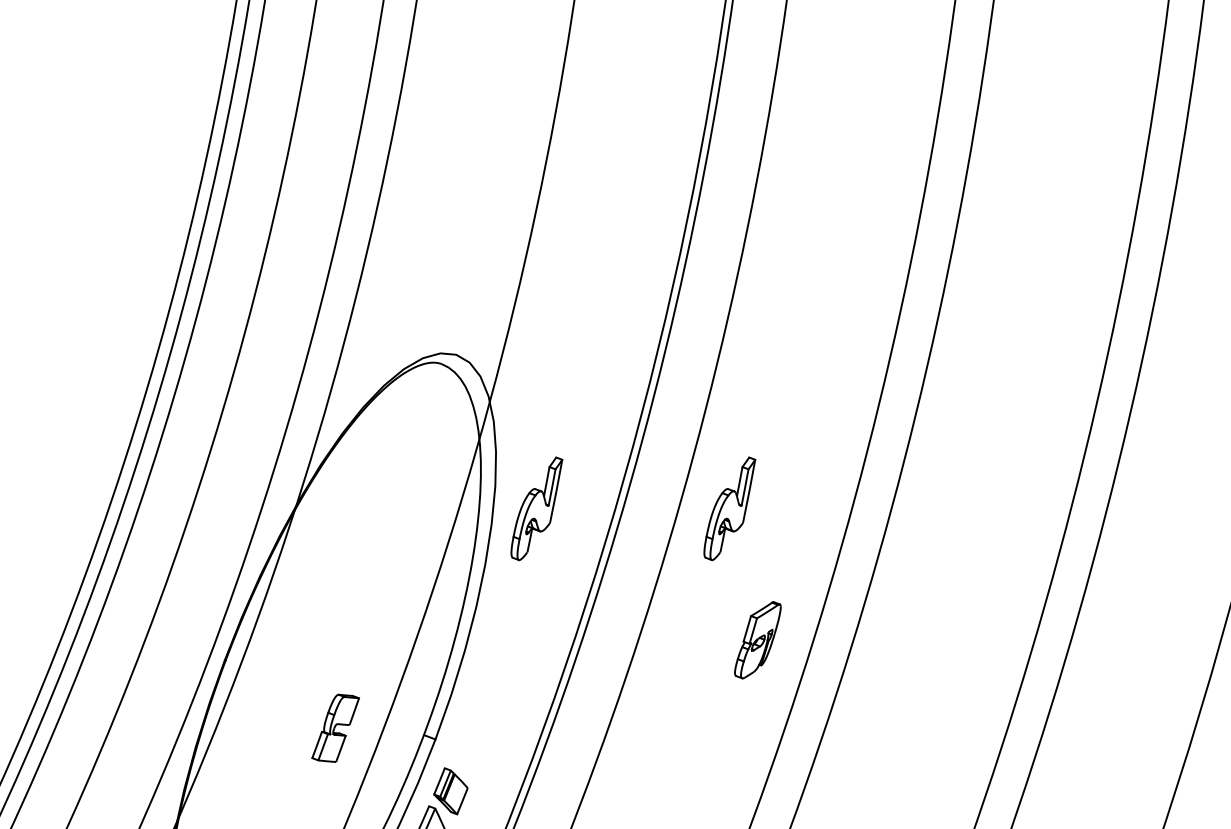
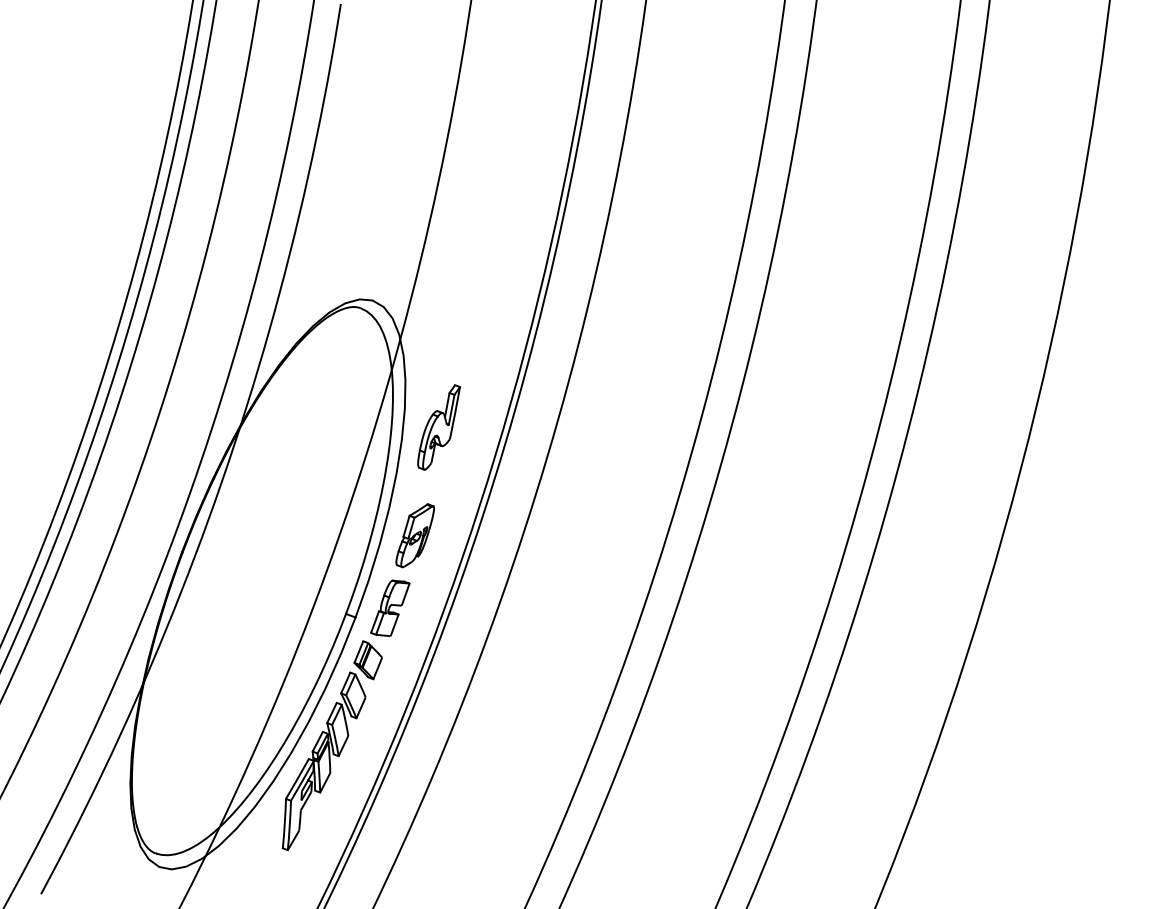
part: (730, 508) -> (598, 427), removed
part: (757, 639) -> (414, 535), moved
part: (335, 727) -> (390, 607), moved

